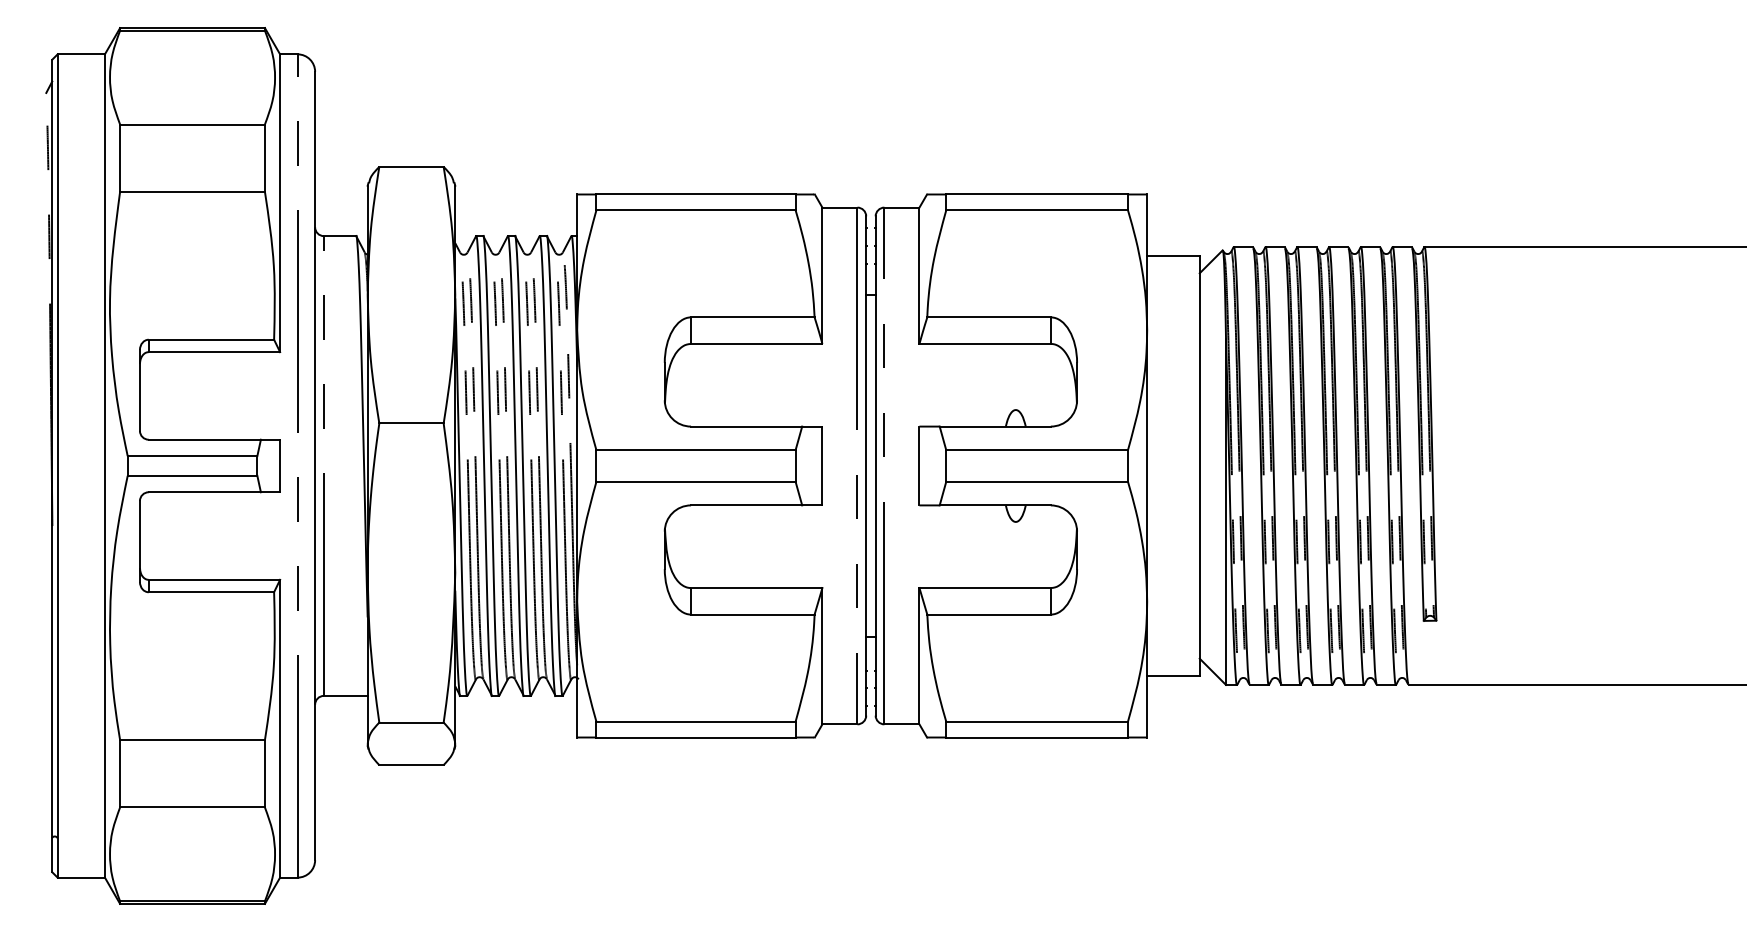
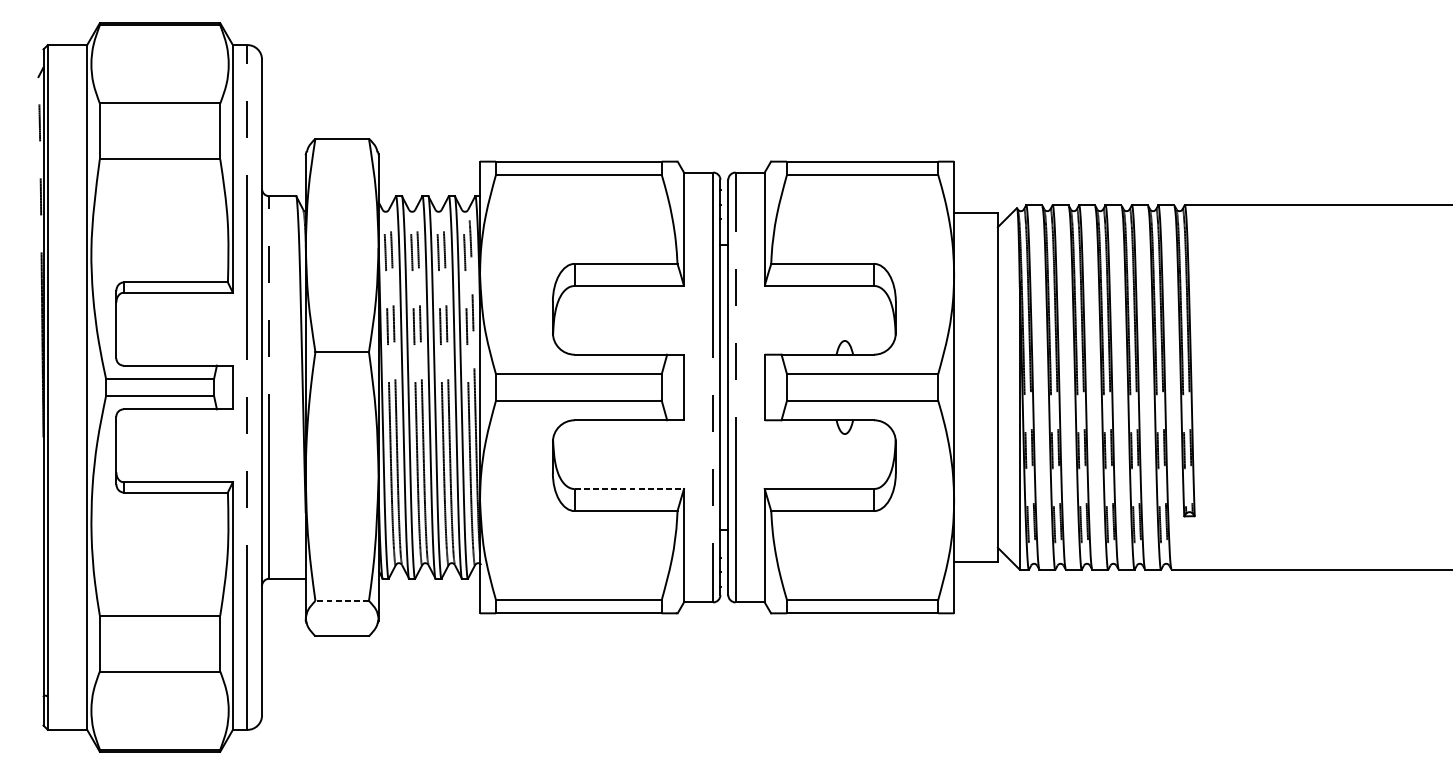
line: (756, 588) -> (629, 489), solid -> dashed
line: (411, 722) -> (342, 600), solid -> dashed

